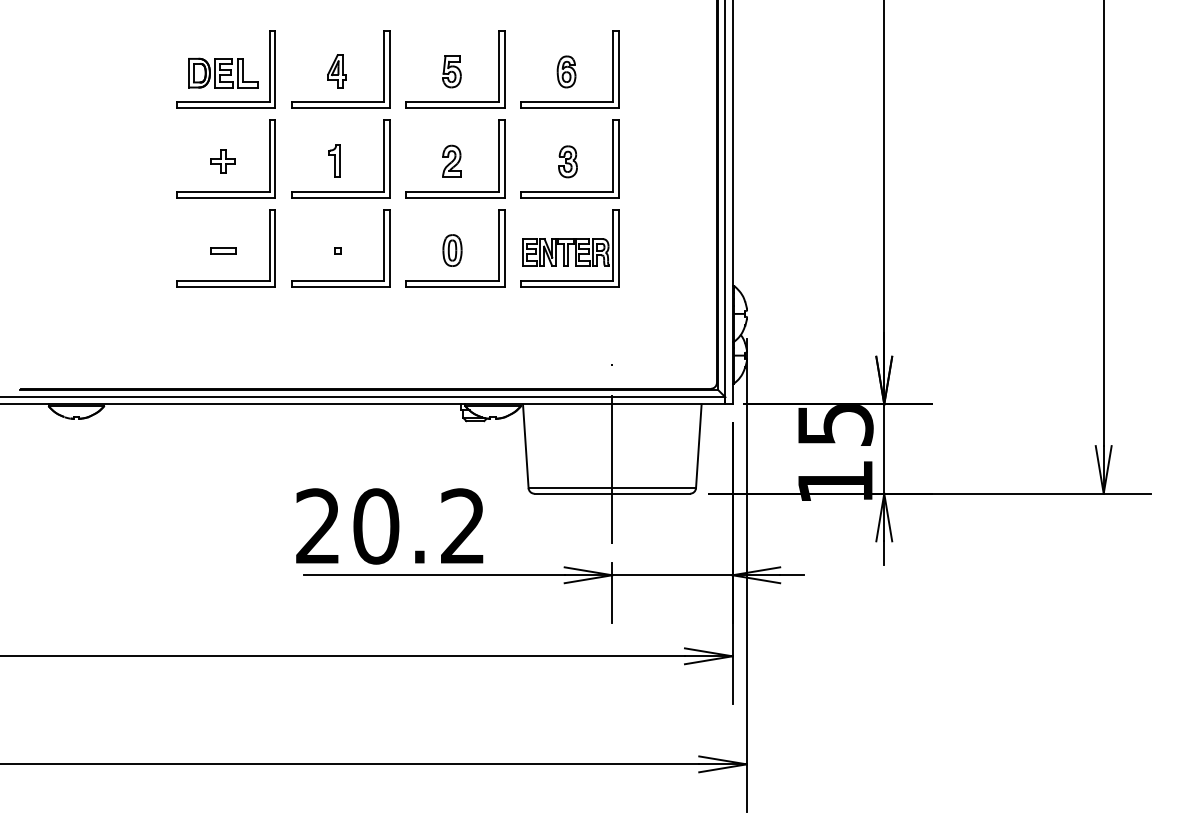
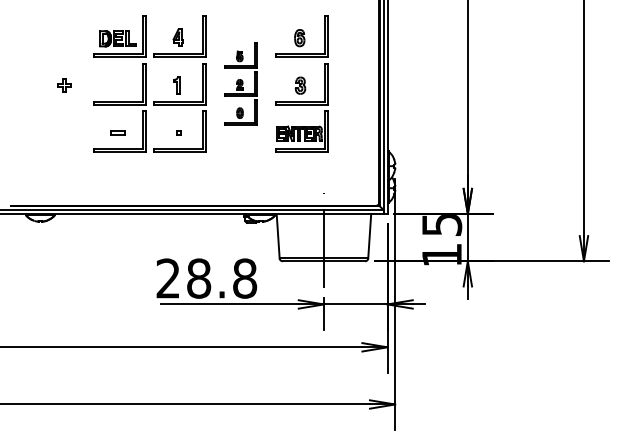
part: (454, 157) -> (240, 83), size x0.6
part: (224, 161) -> (64, 85), moved
text: (420, 526) -> (222, 278), 20.2 -> 28.8

